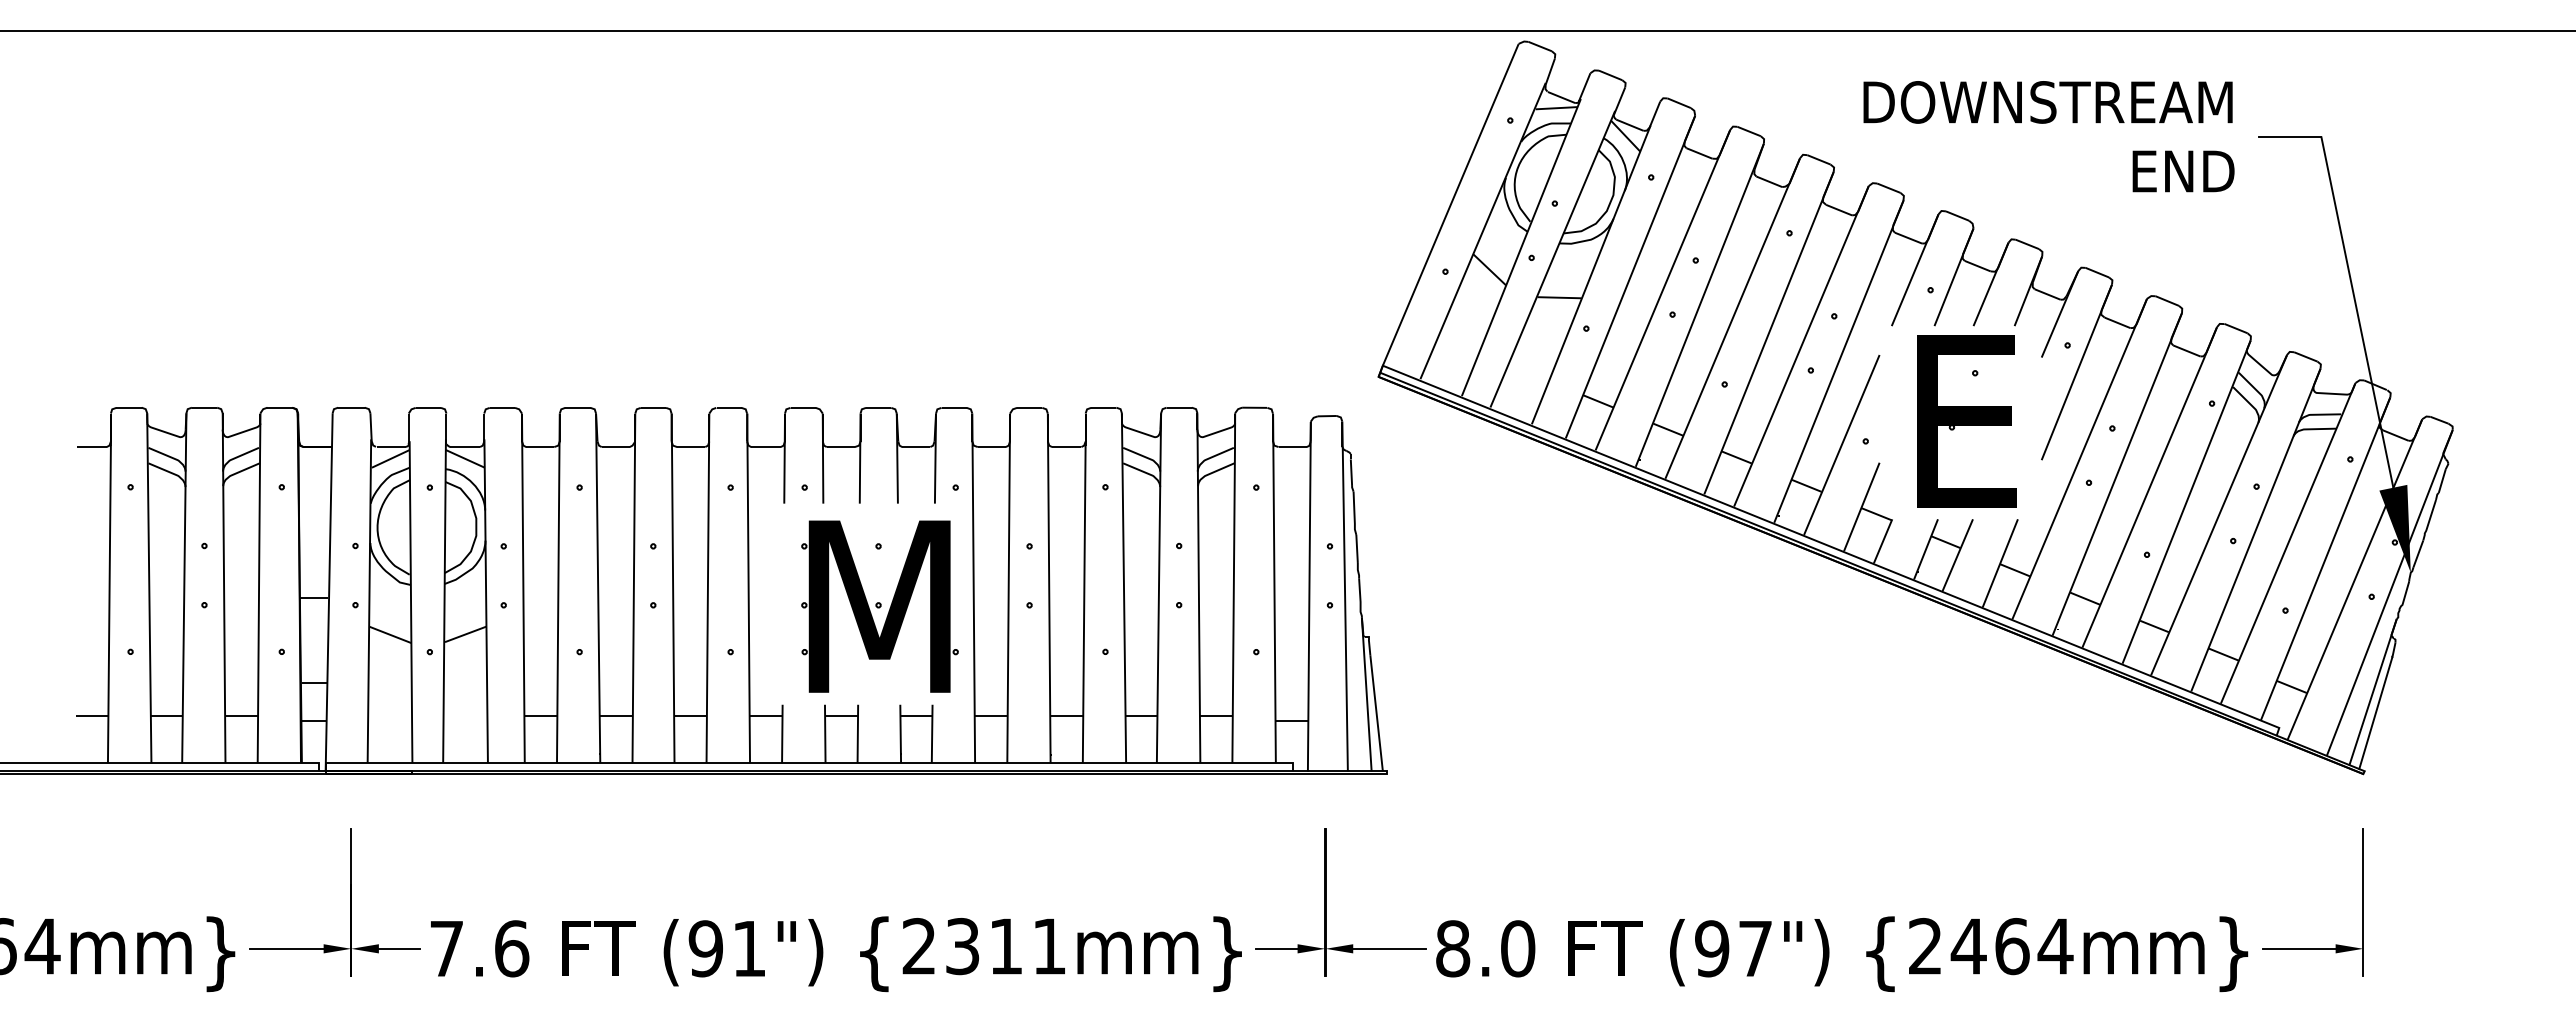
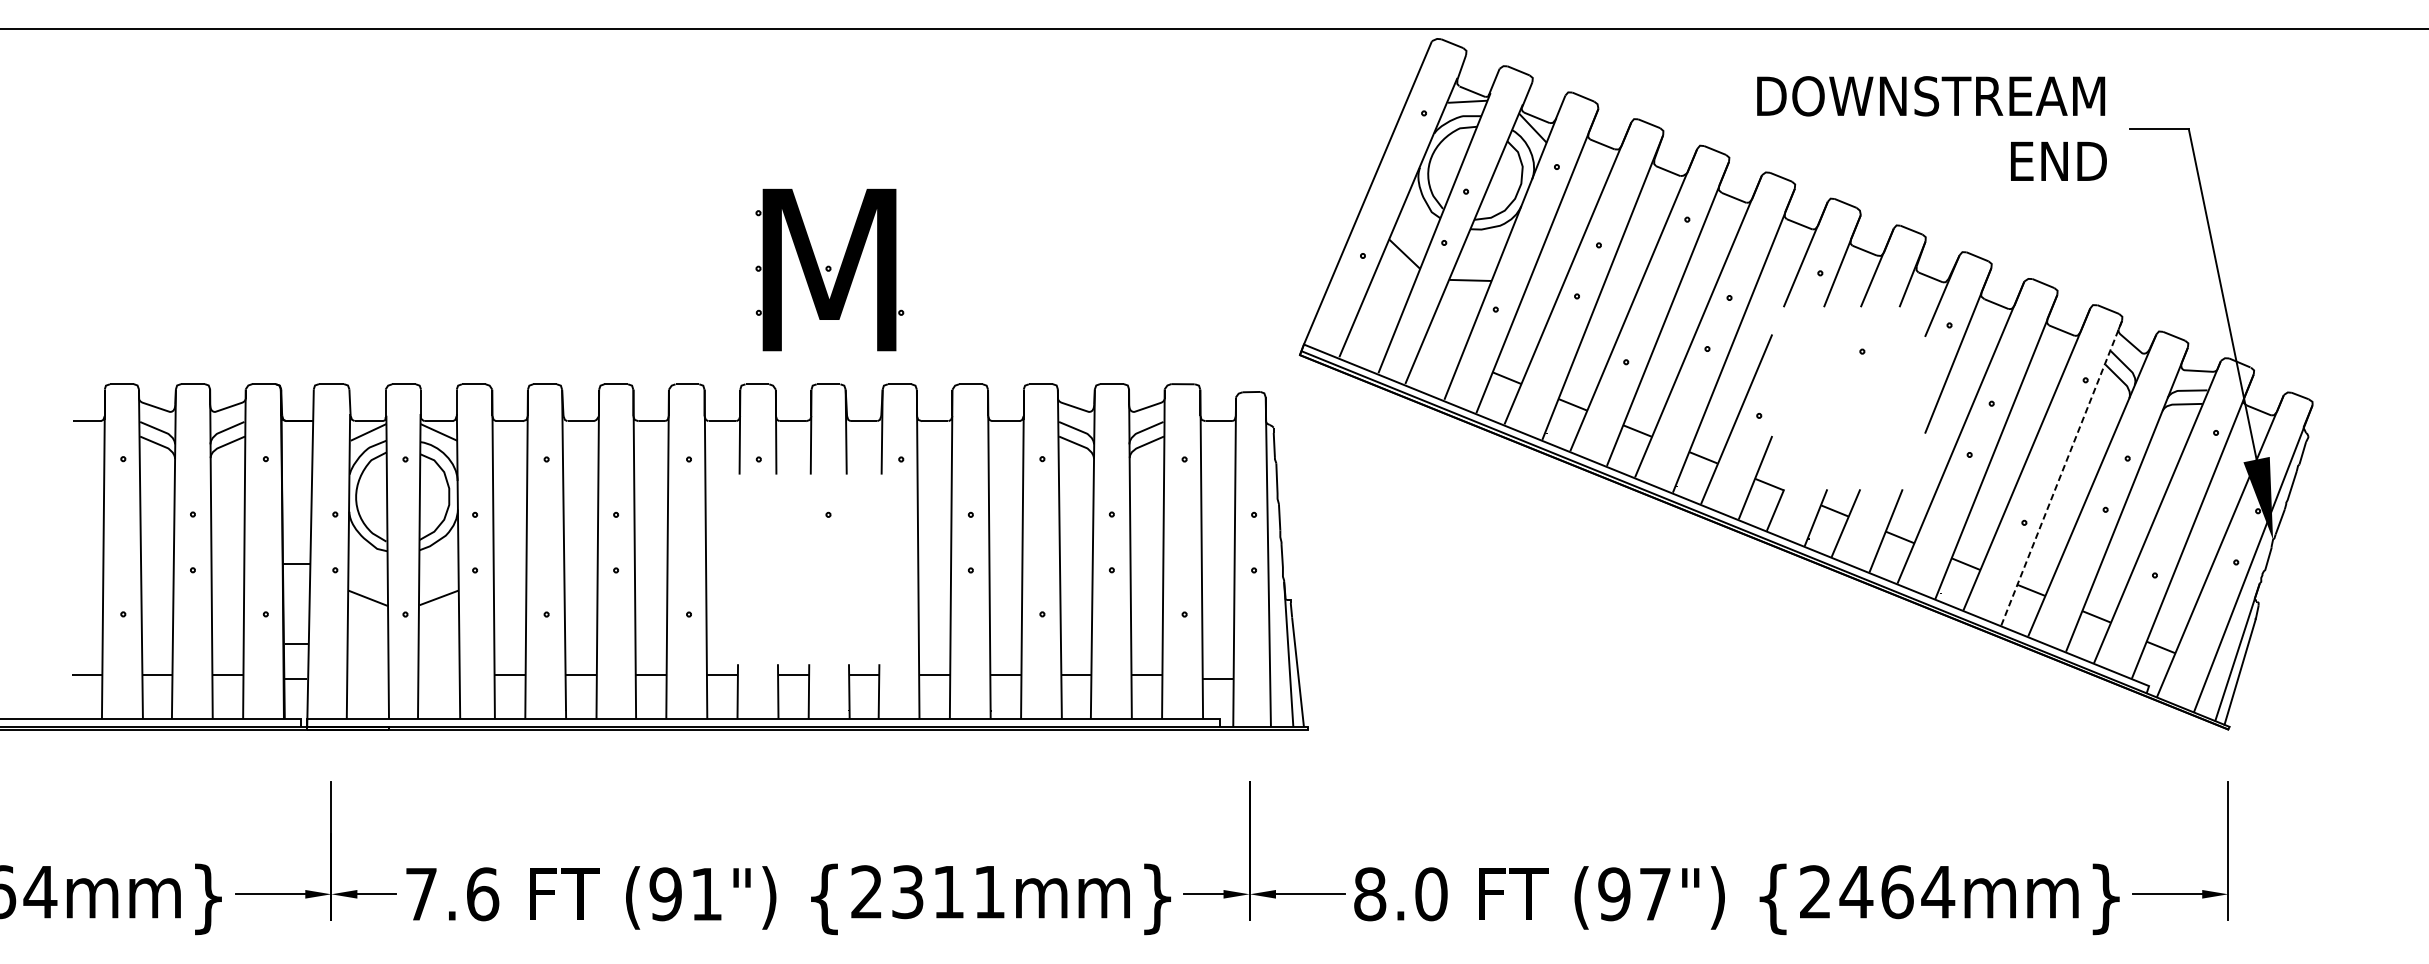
part: (1966, 421) -> (1854, 397), removed
line: (2186, 502) -> (2061, 473), solid -> dashed
part: (879, 606) -> (829, 269), moved

